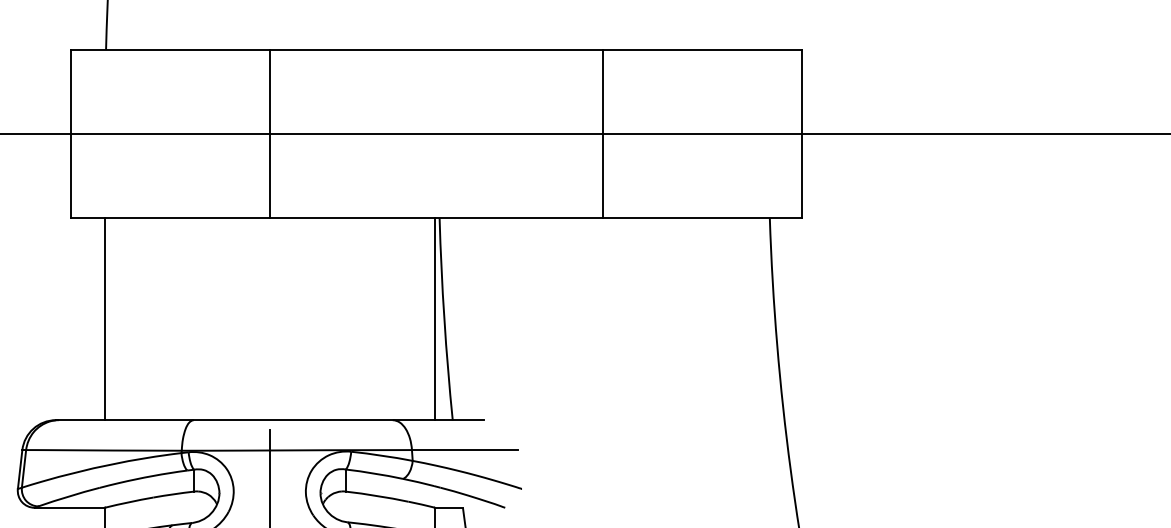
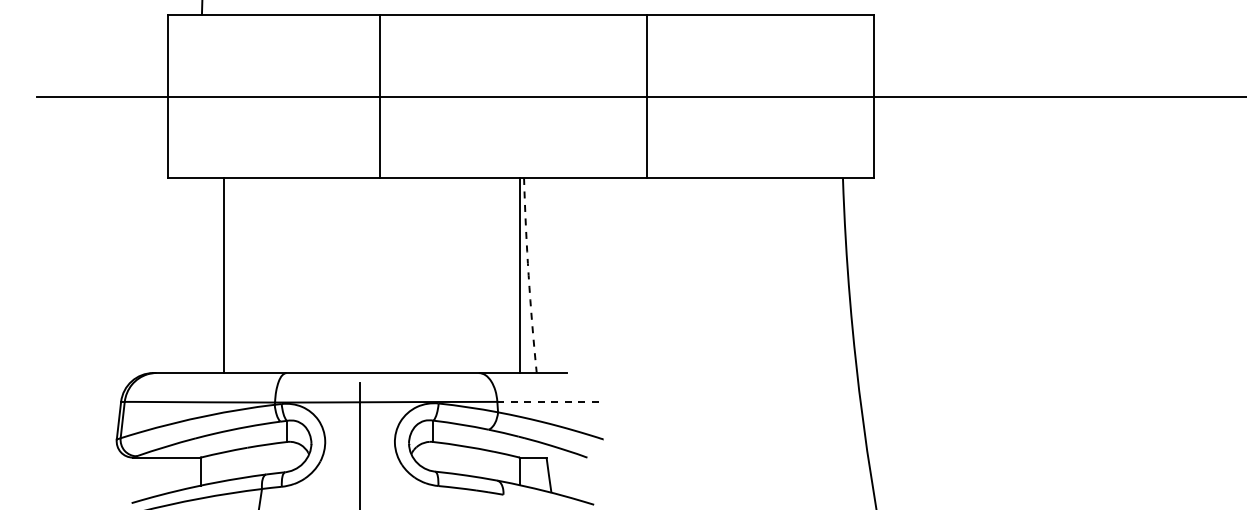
line: (270, 133) -> (380, 96), moved
line: (603, 133) -> (647, 96), moved
line: (104, 319) -> (223, 275), moved
arc: (444, 319) -> (528, 275), solid -> dashed
line: (464, 449) -> (548, 401), solid -> dashed

